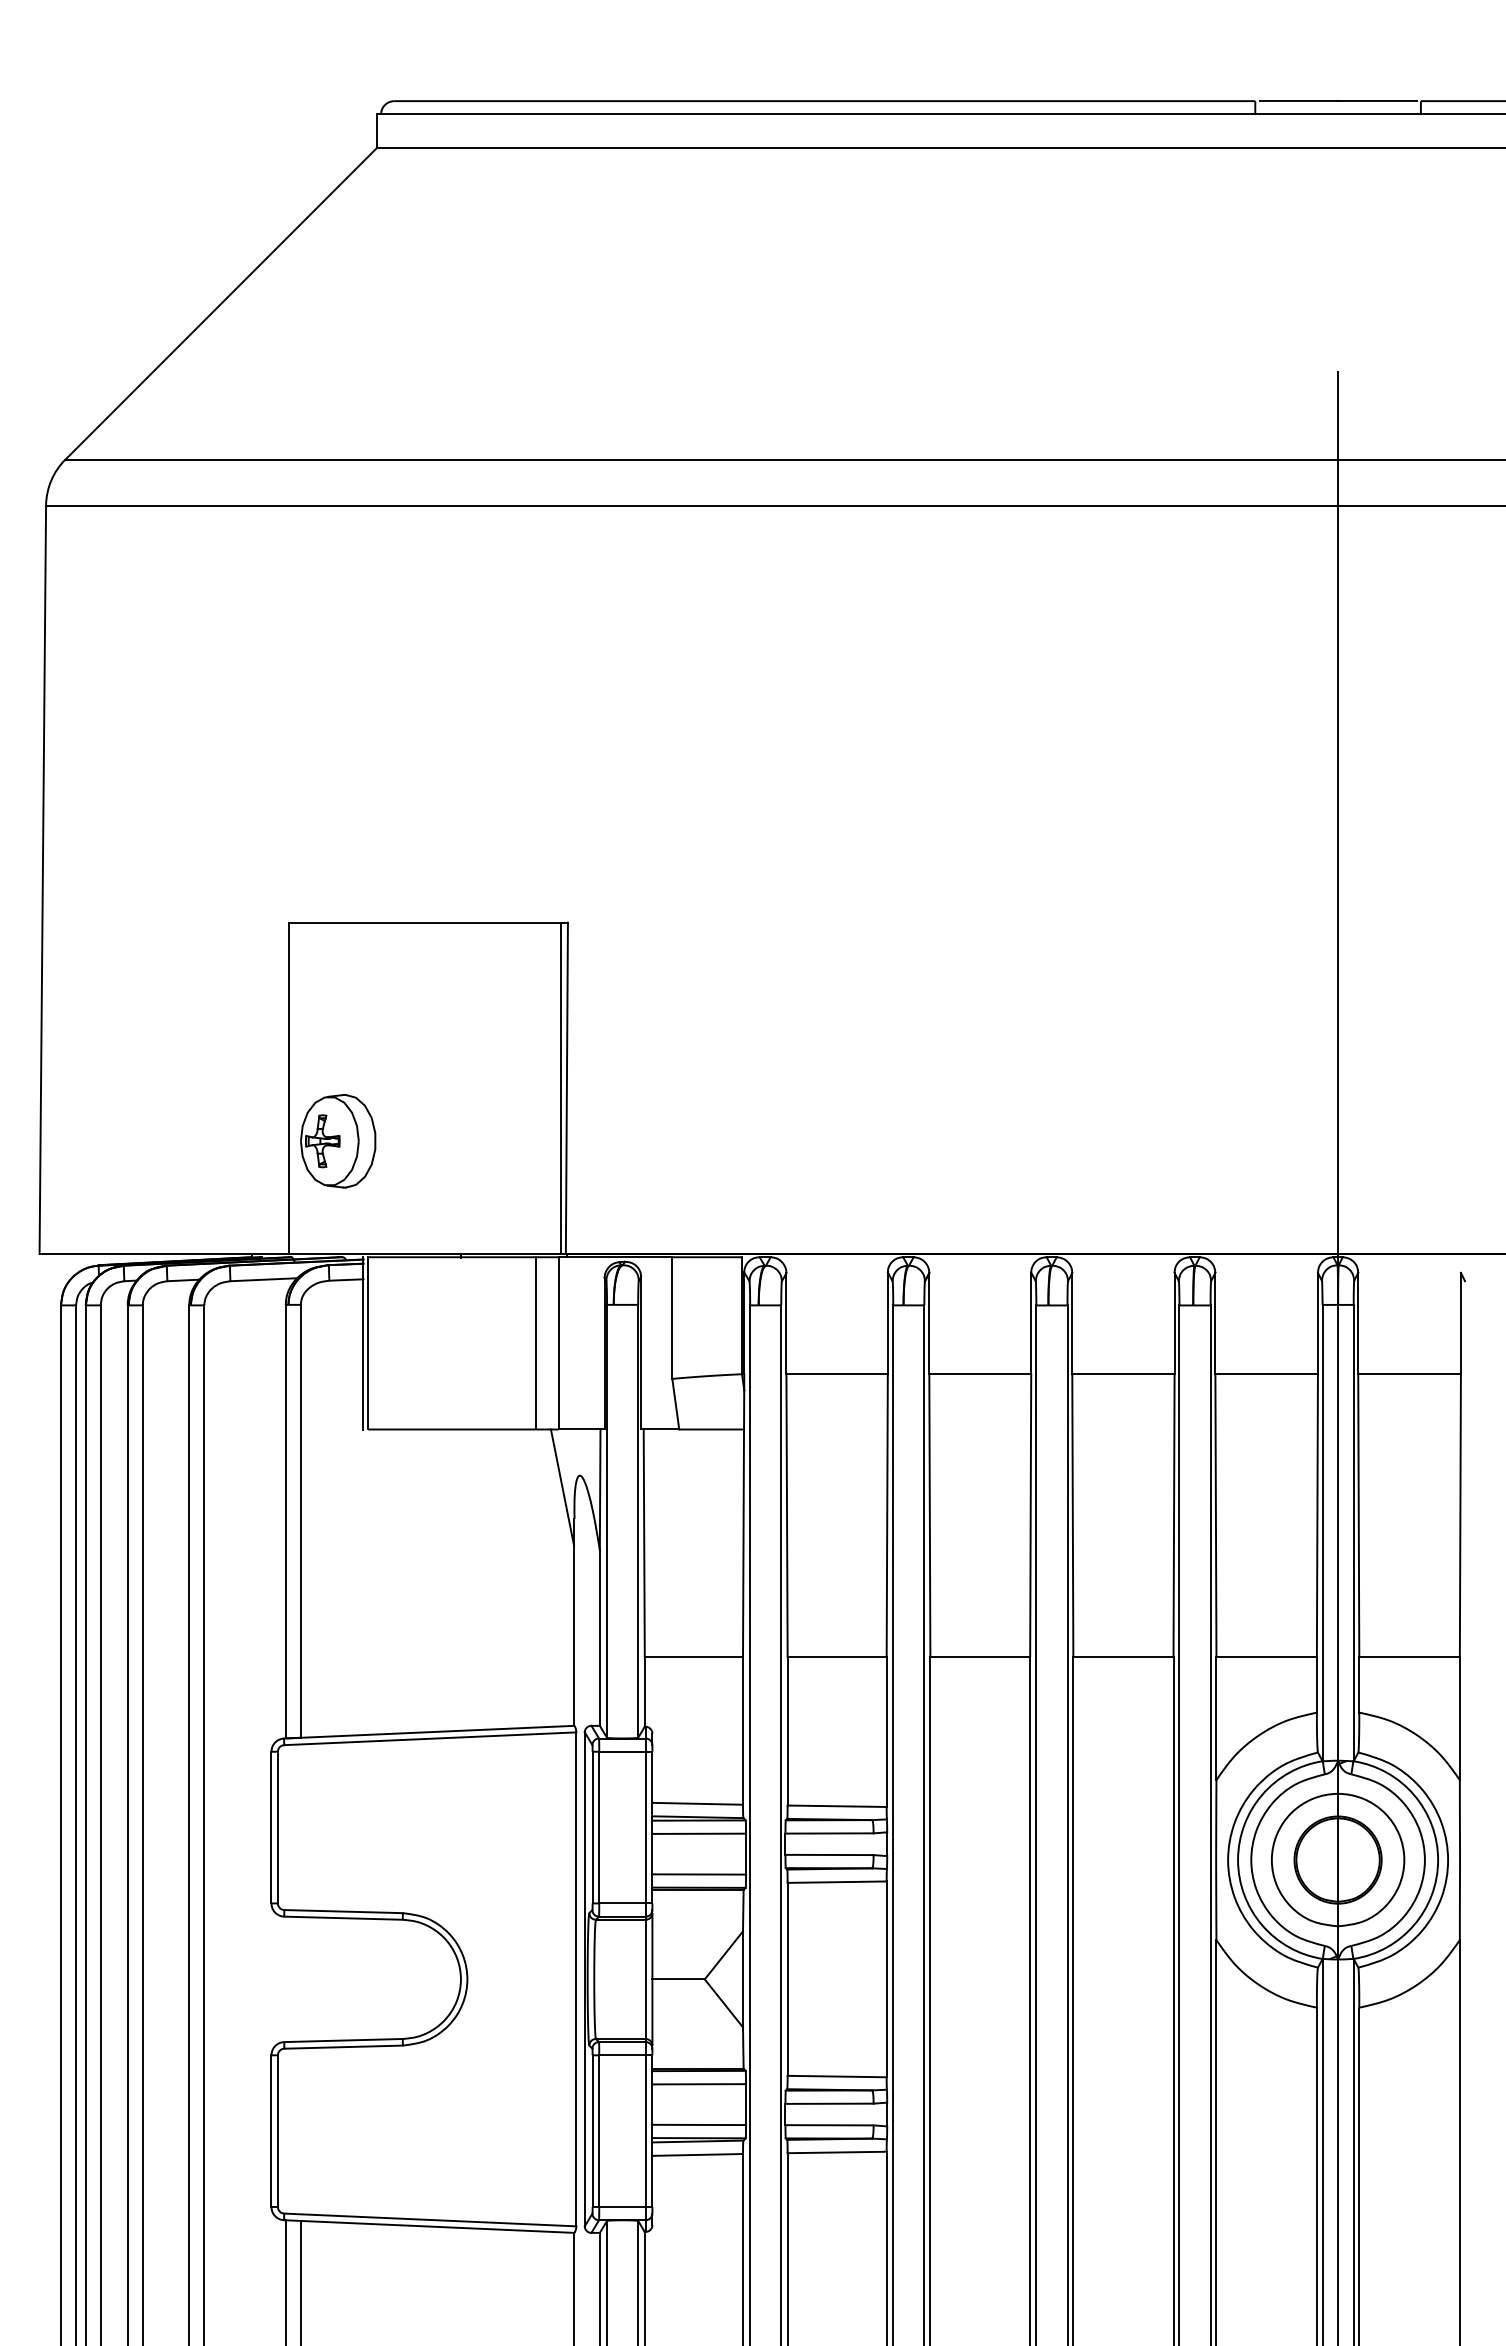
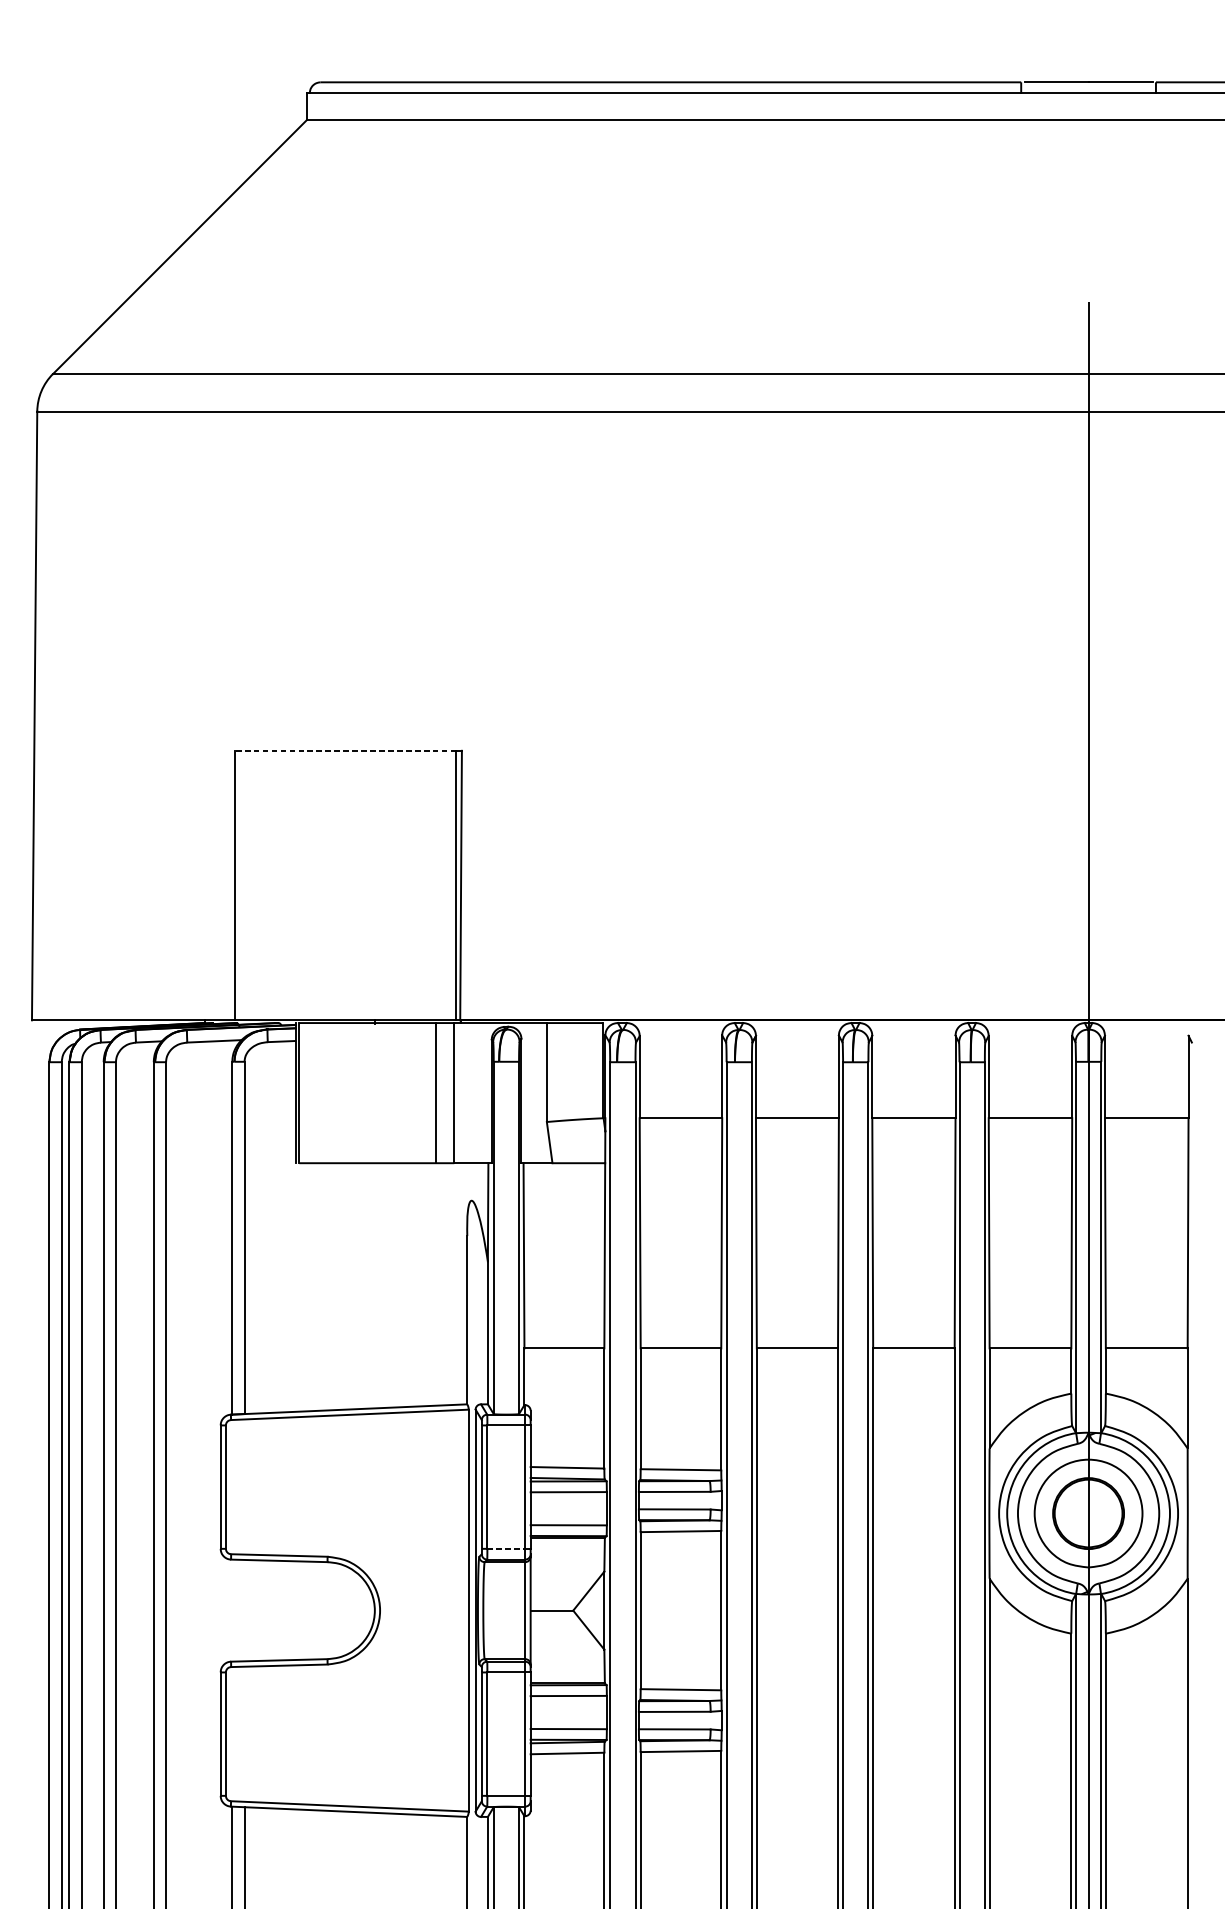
line: (425, 922) -> (346, 750), solid -> dashed
part: (338, 1141) -> (275, 928), removed
line: (562, 1487) -> (457, 1210), removed
line: (623, 1903) -> (507, 1548), solid -> dashed

